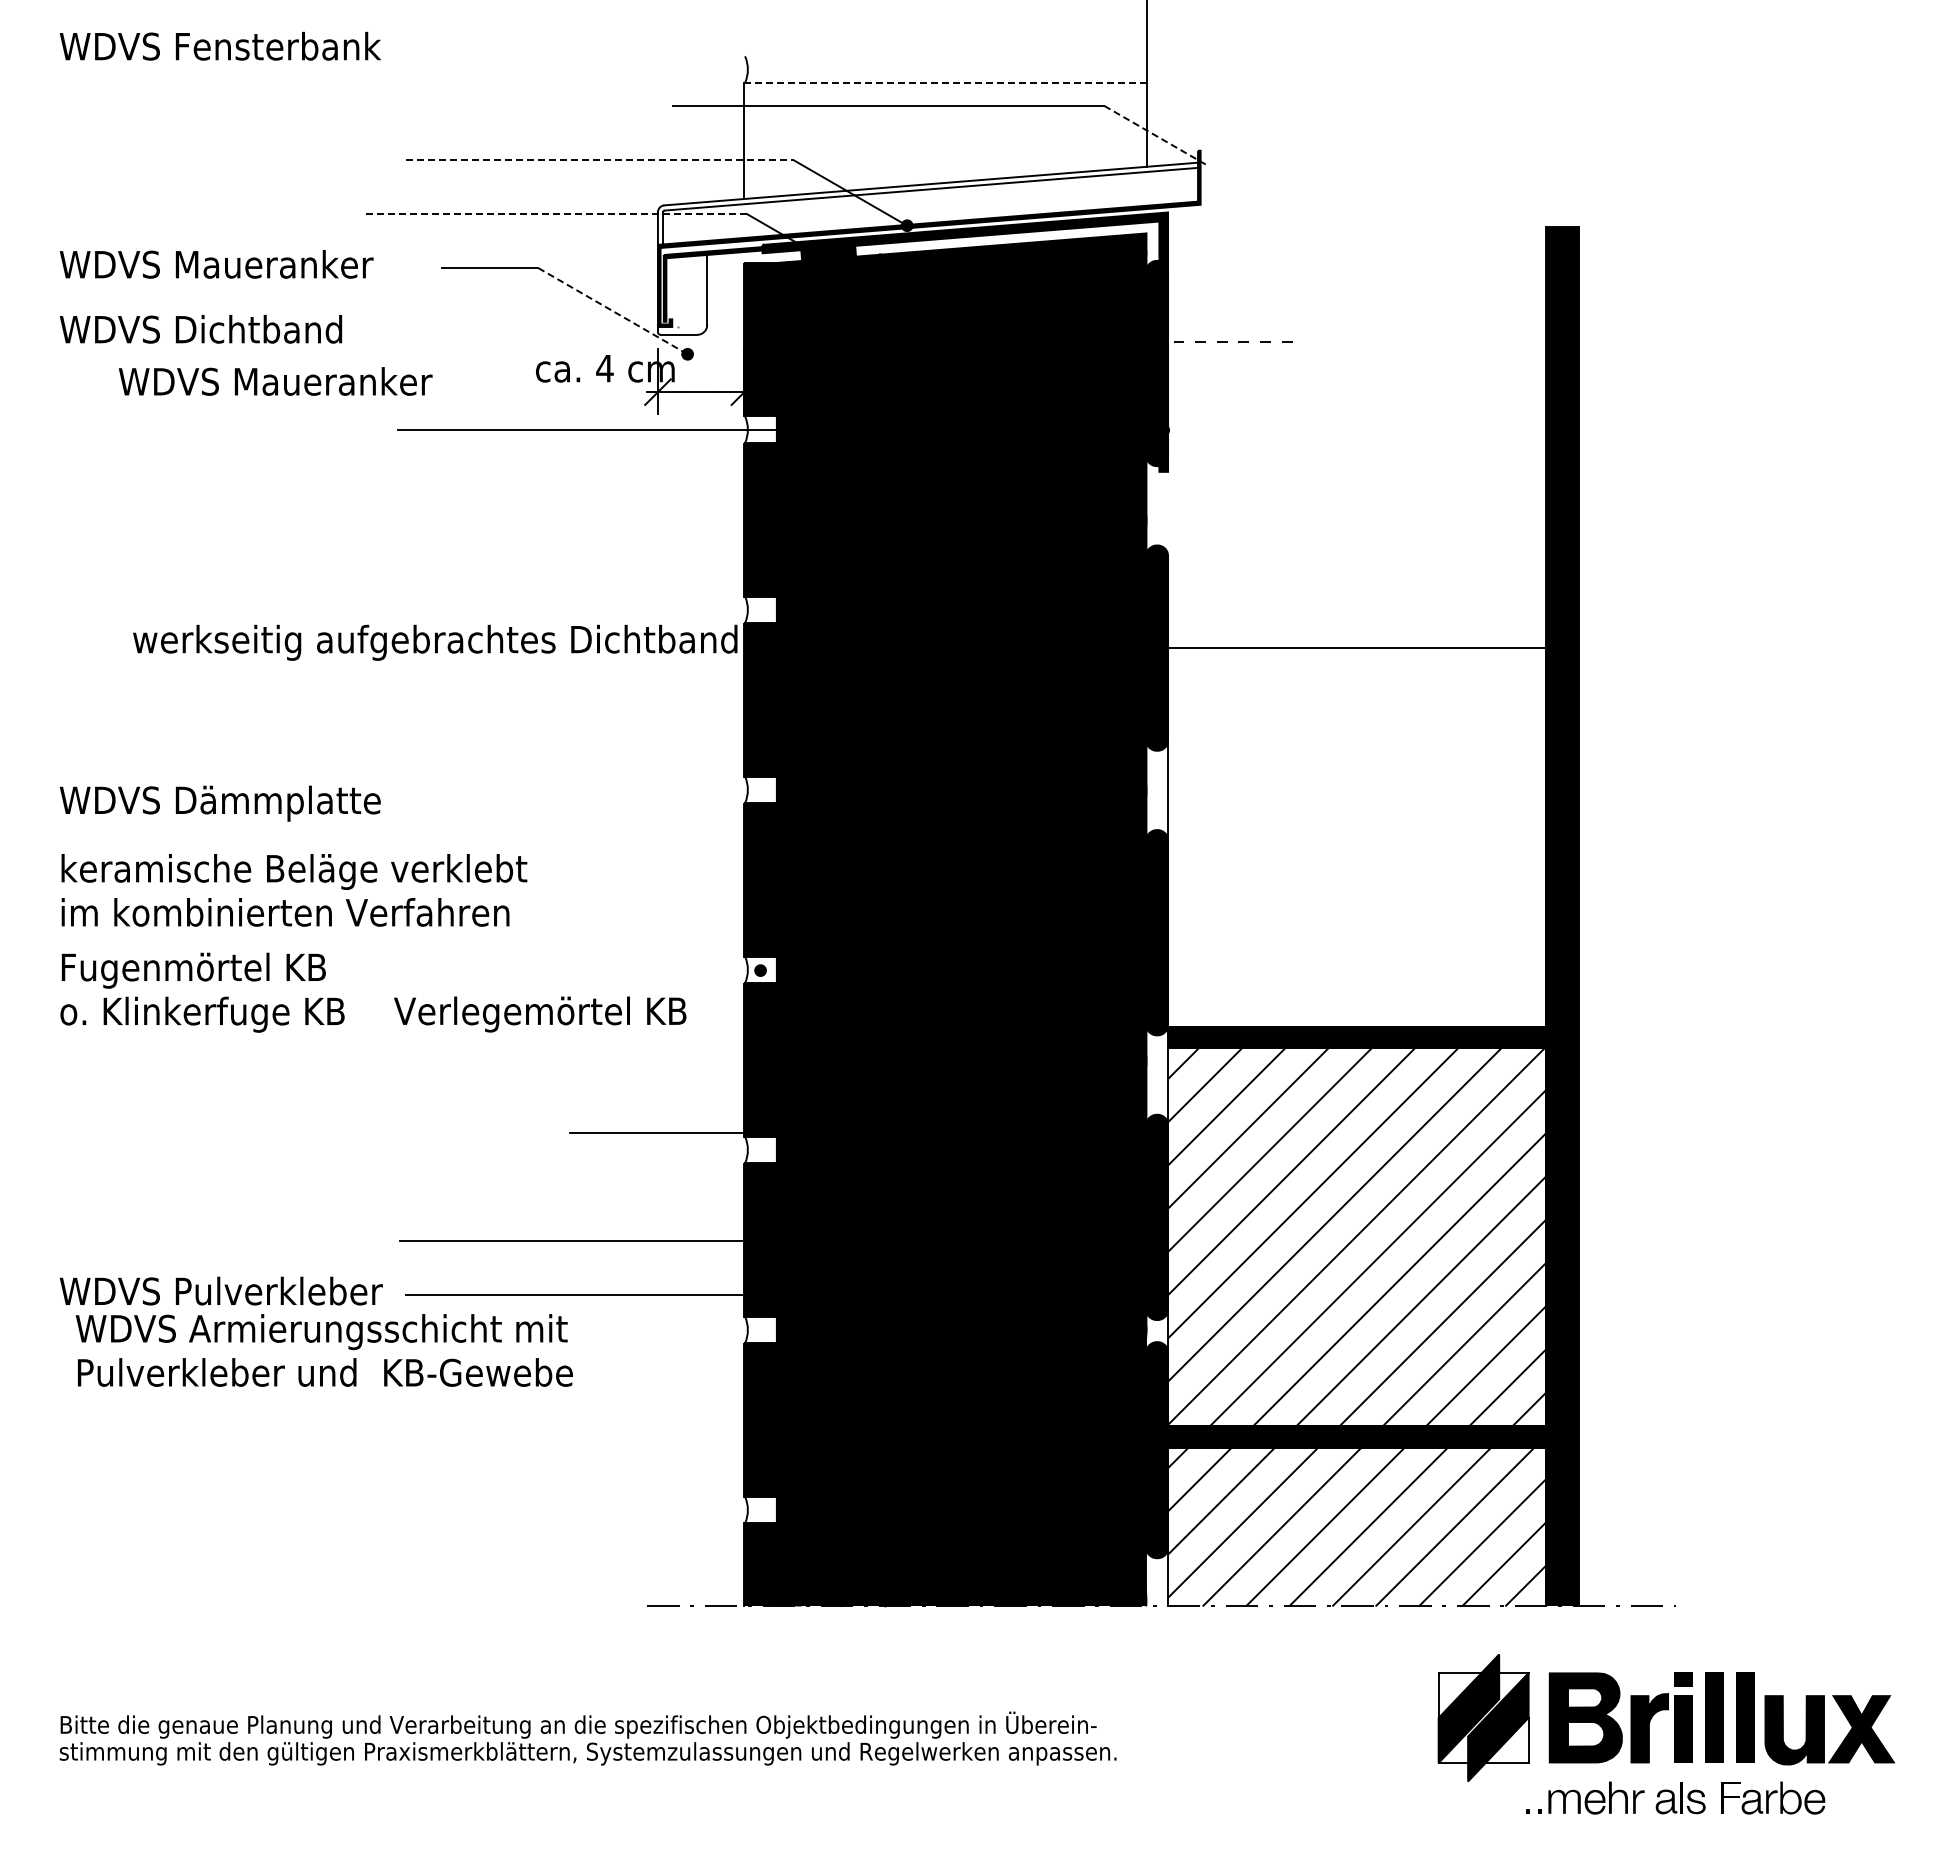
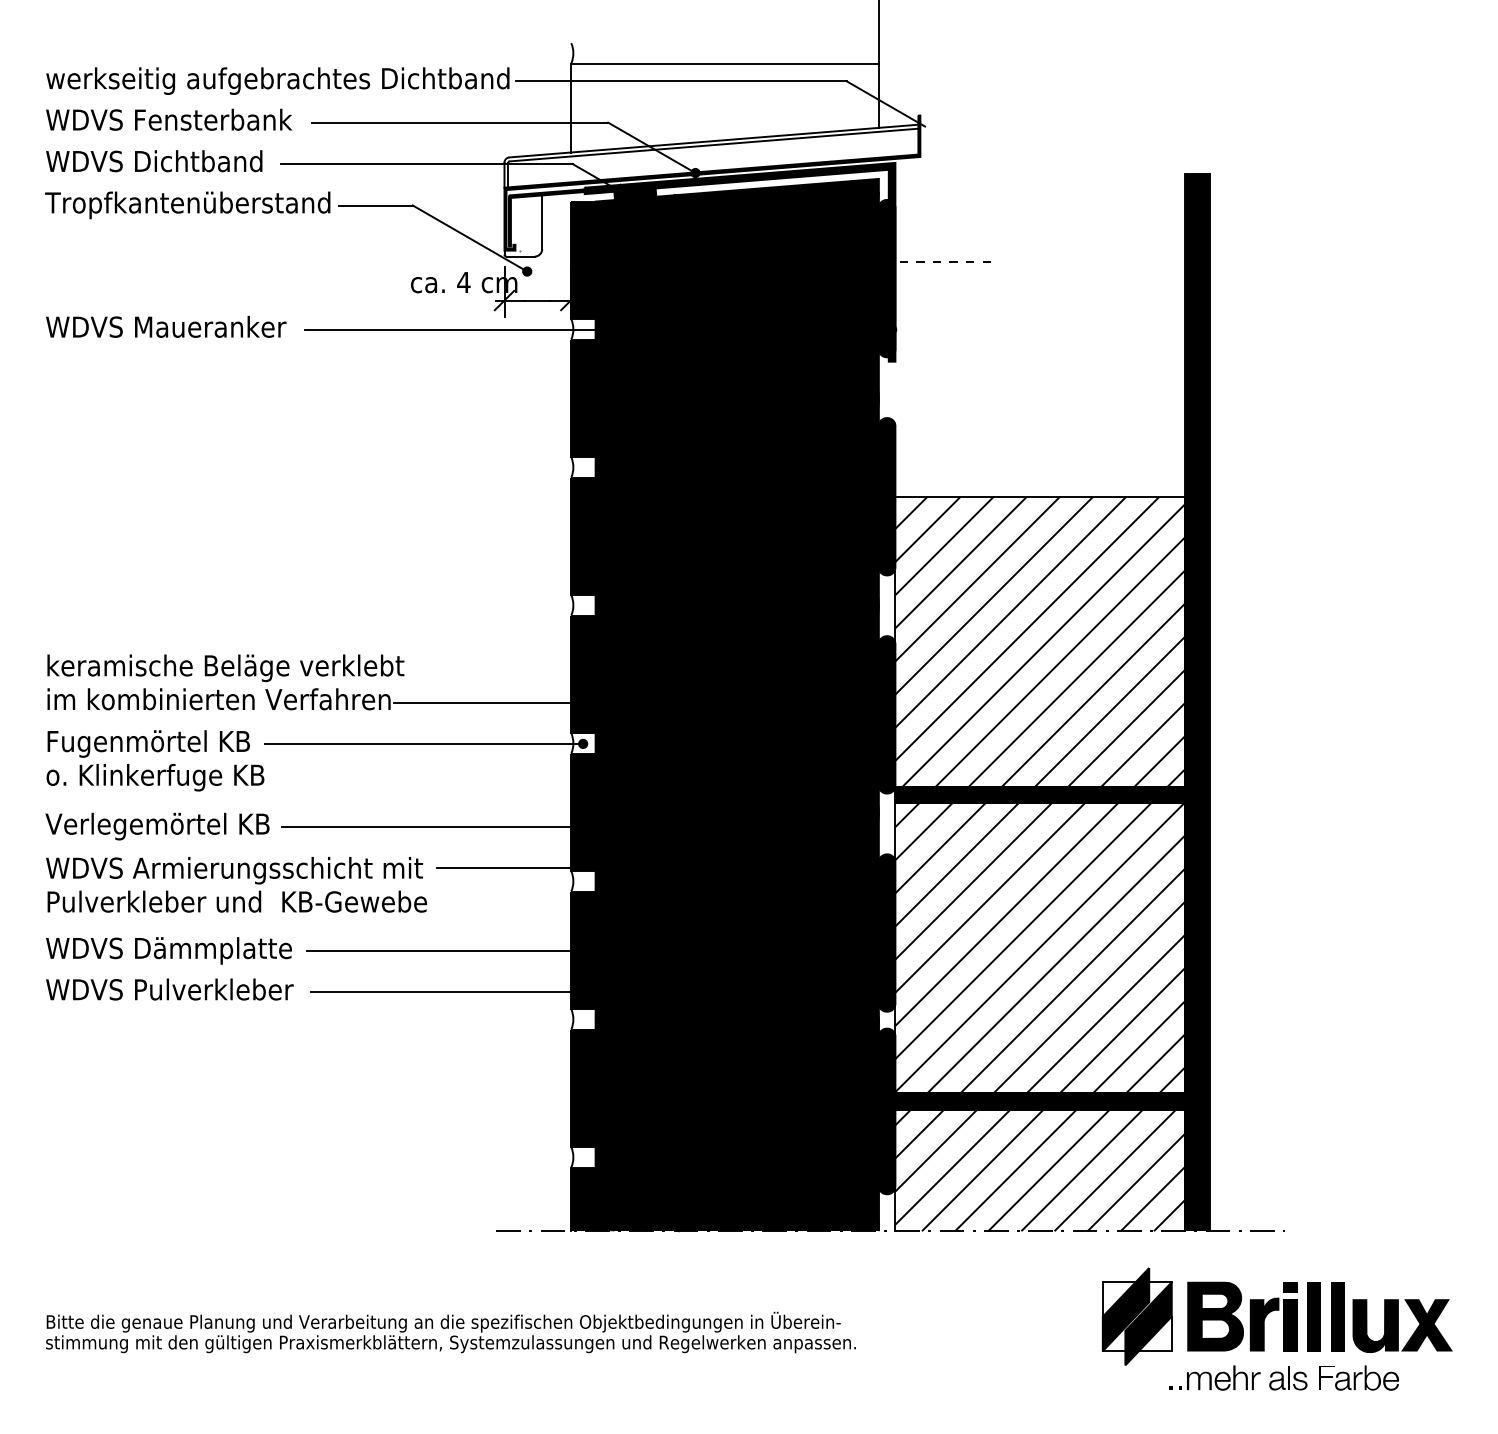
text: (219, 45) -> (168, 119), moved
line: (945, 82) -> (724, 63), dashed -> solid
line: (1155, 135) -> (885, 103), dashed -> solid
line: (599, 160) -> (459, 123), dashed -> solid
line: (557, 214) -> (427, 164), dashed -> solid
text: (244, 267) -> (187, 205), WDVS Maueranker -> Tropfkantenüberstand
line: (613, 311) -> (470, 238), dashed -> solid
text: (200, 329) -> (153, 161), moved
text: (275, 381) -> (166, 326), moved
text: (435, 642) -> (278, 80), moved
text: (219, 803) -> (168, 950), moved
hatch: (1357, 837) -> (1040, 641), added
line: (636, 916) -> (488, 702), added
line: (552, 970) -> (423, 743), added
text: (540, 1014) -> (157, 826), moved
line: (575, 1078) -> (441, 826), added
text: (323, 1350) -> (235, 884), moved

